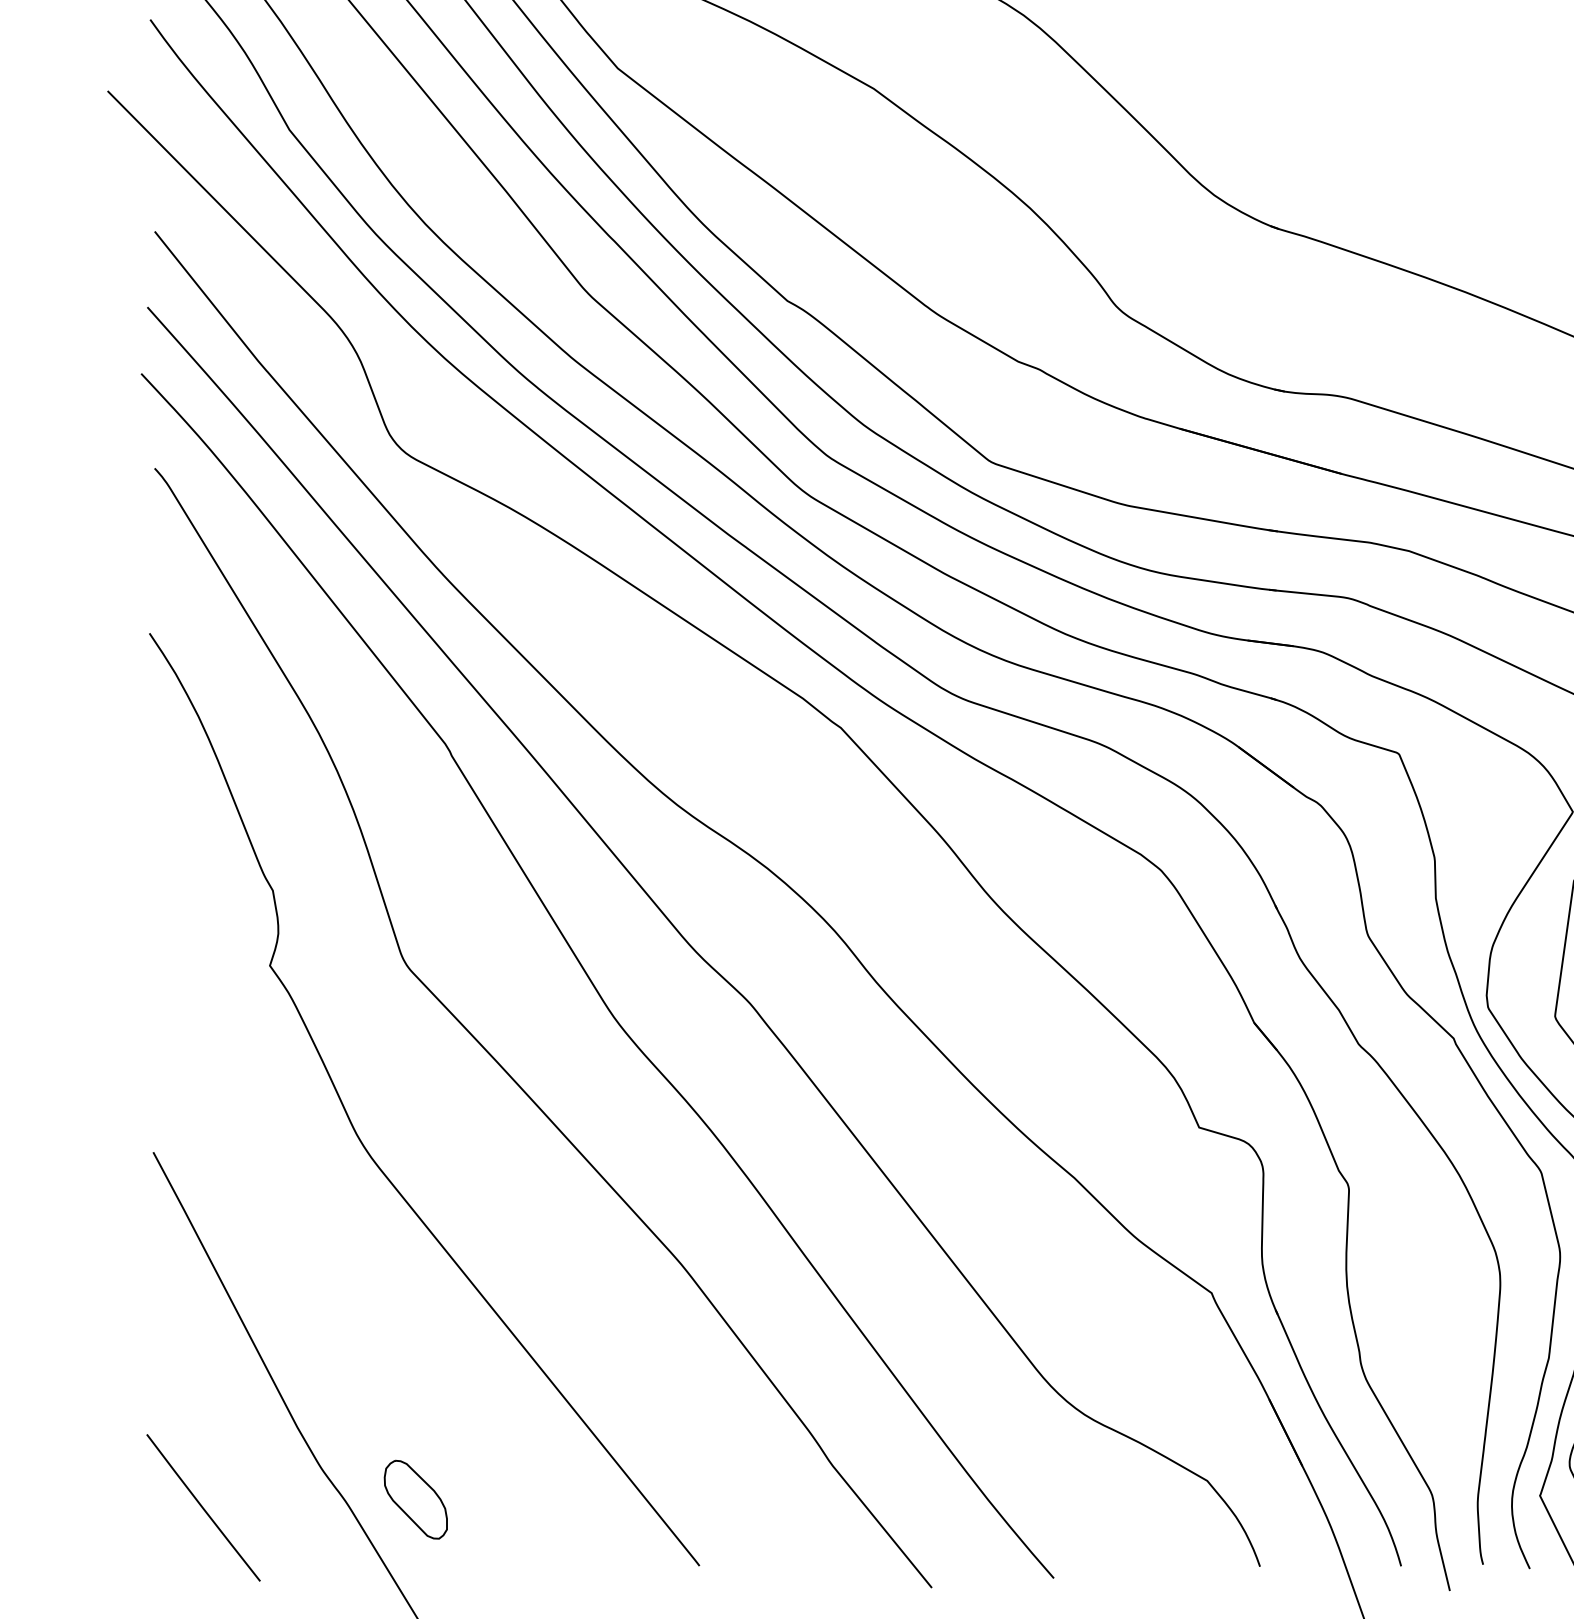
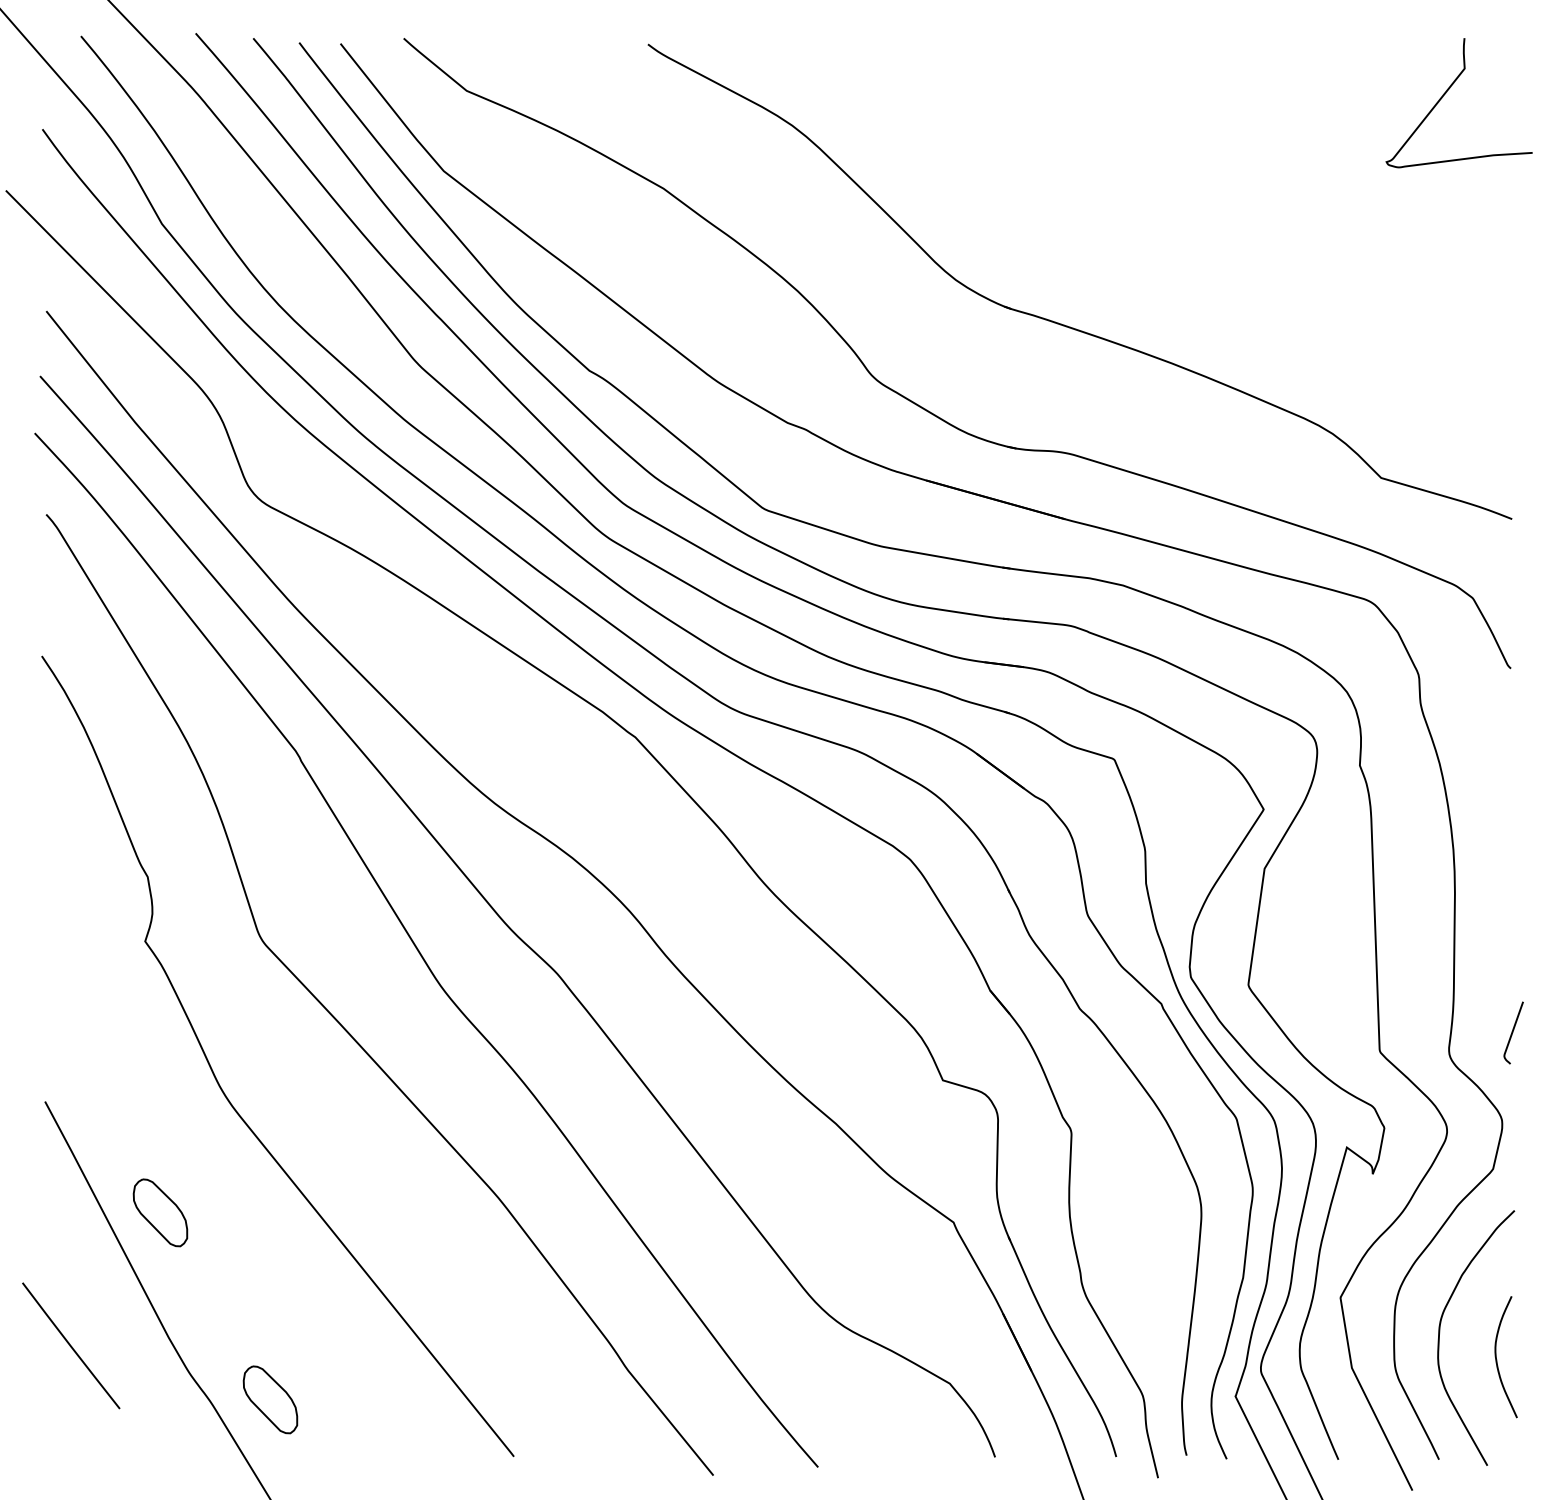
part: (287, 1281) -> (160, 1212), added
line: (203, 1507) -> (71, 1345), moved

